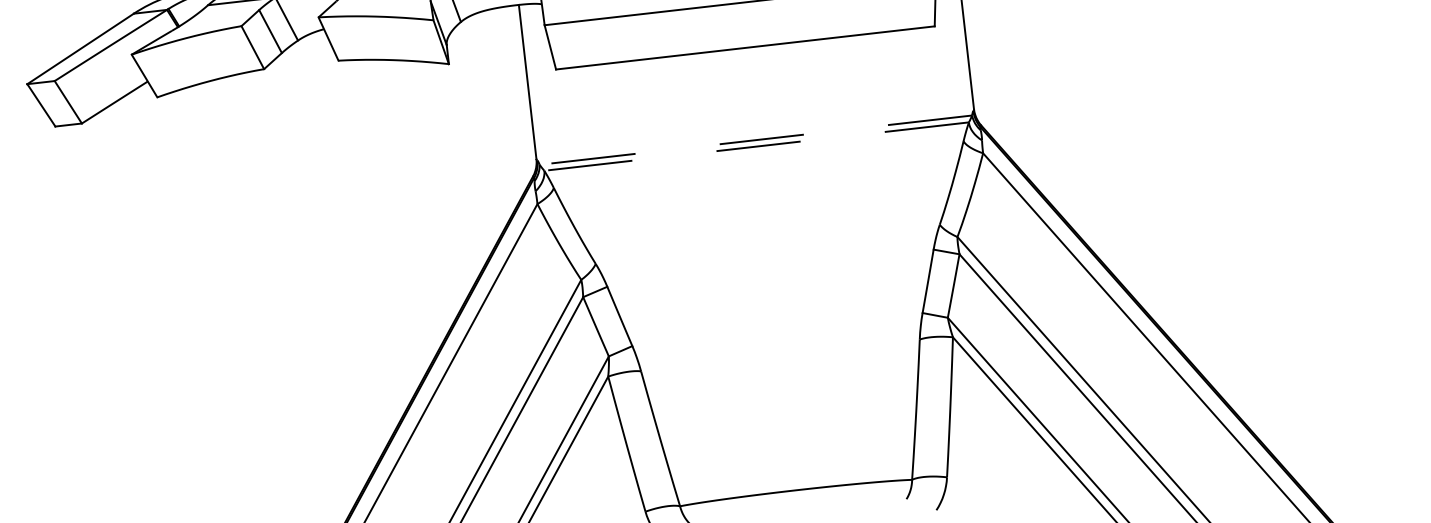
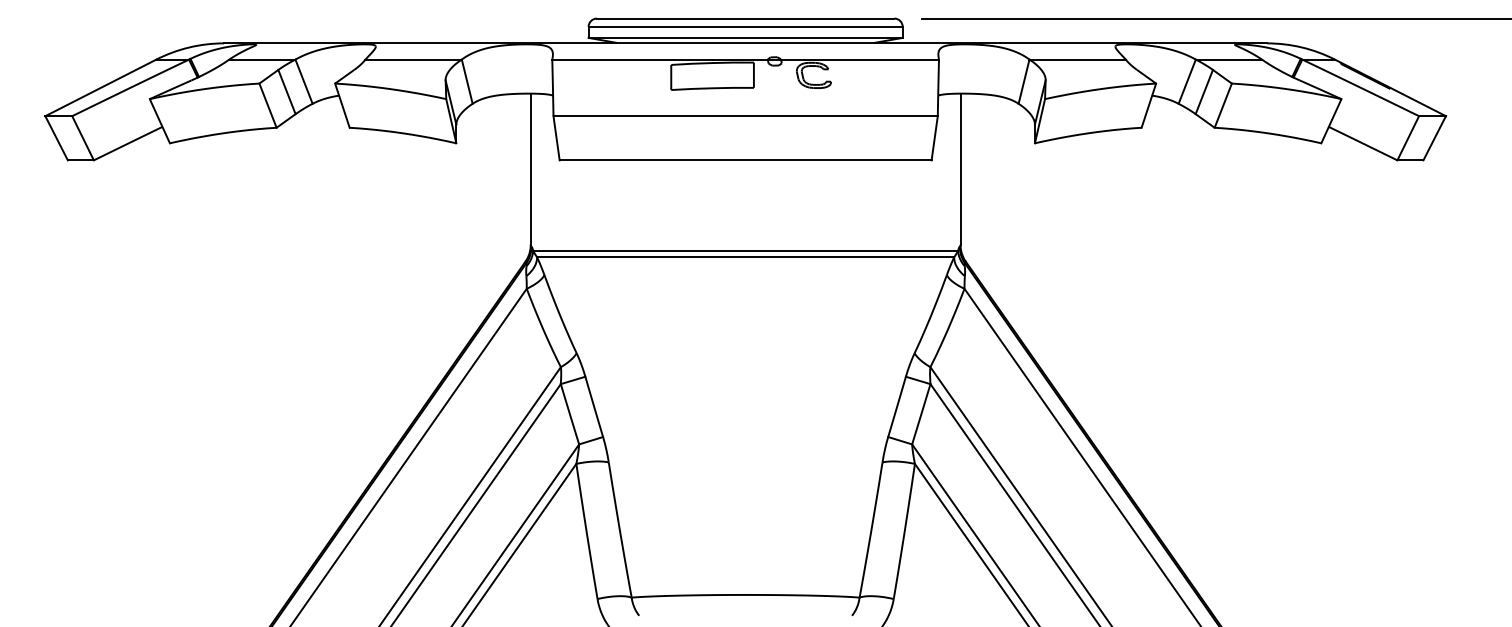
line: (755, 139) -> (745, 250), dashed -> solid
line: (756, 146) -> (745, 257), dashed -> solid

